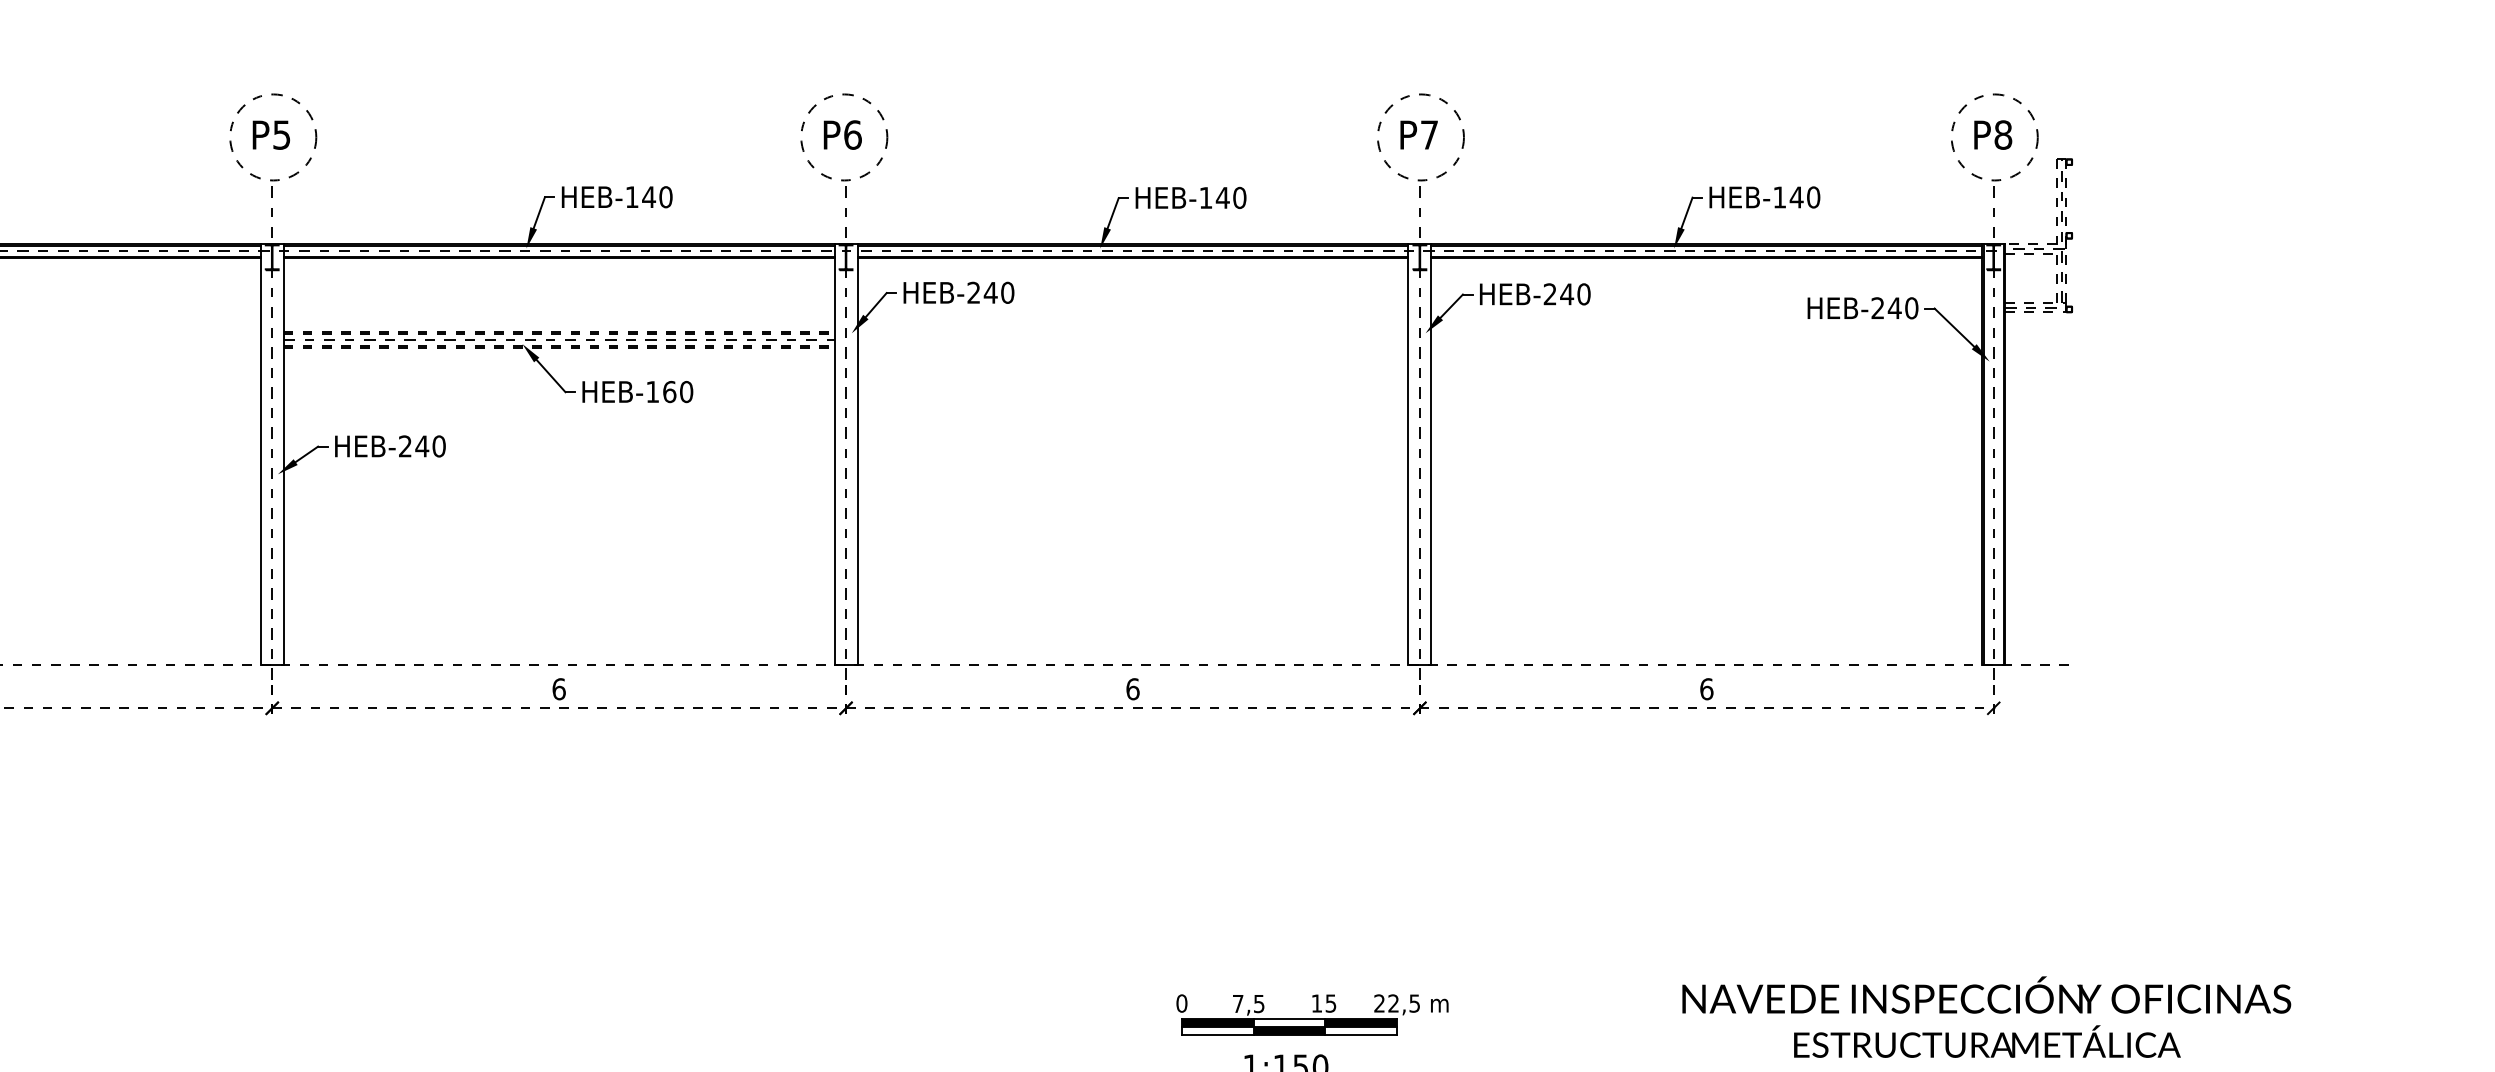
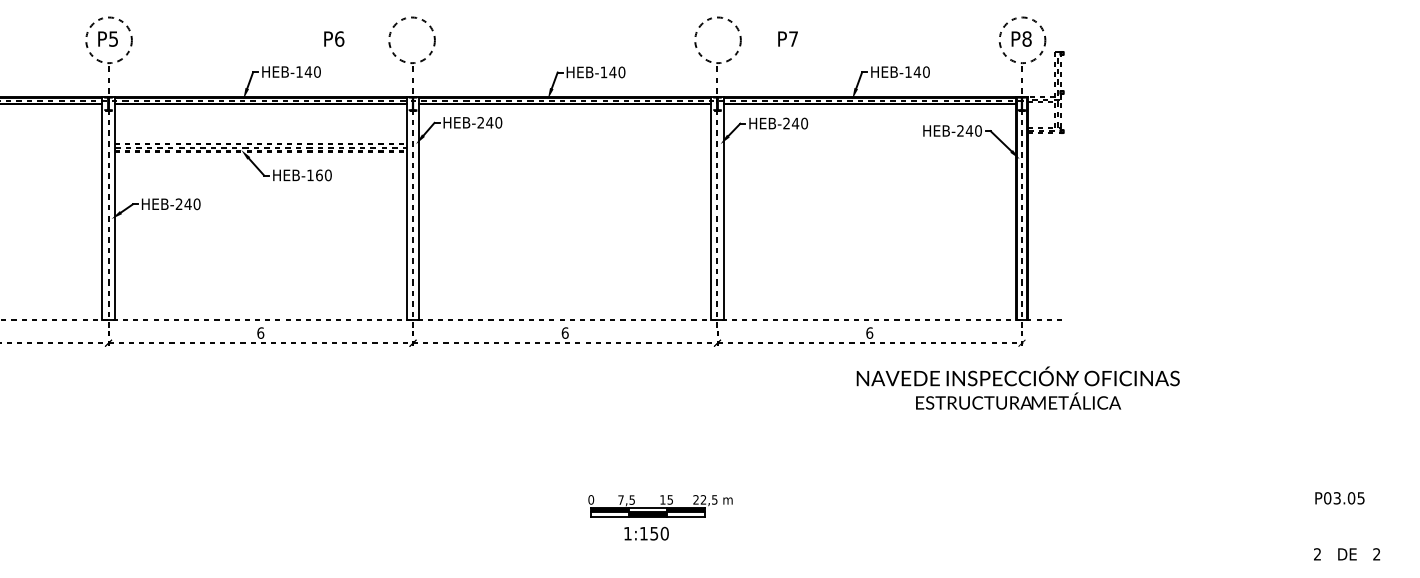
text: (843, 133) -> (334, 38), moved
text: (1418, 133) -> (787, 38), moved
text: (1985, 1015) -> (1017, 387), moved

